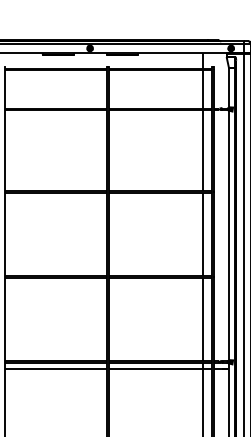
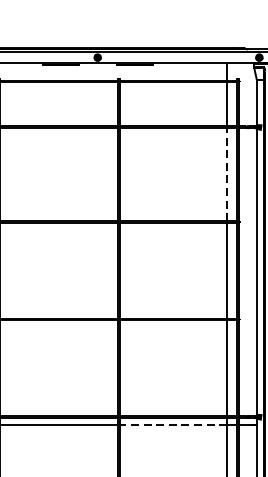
line: (203, 148) -> (227, 172), solid -> dashed
line: (155, 369) -> (172, 425), solid -> dashed

